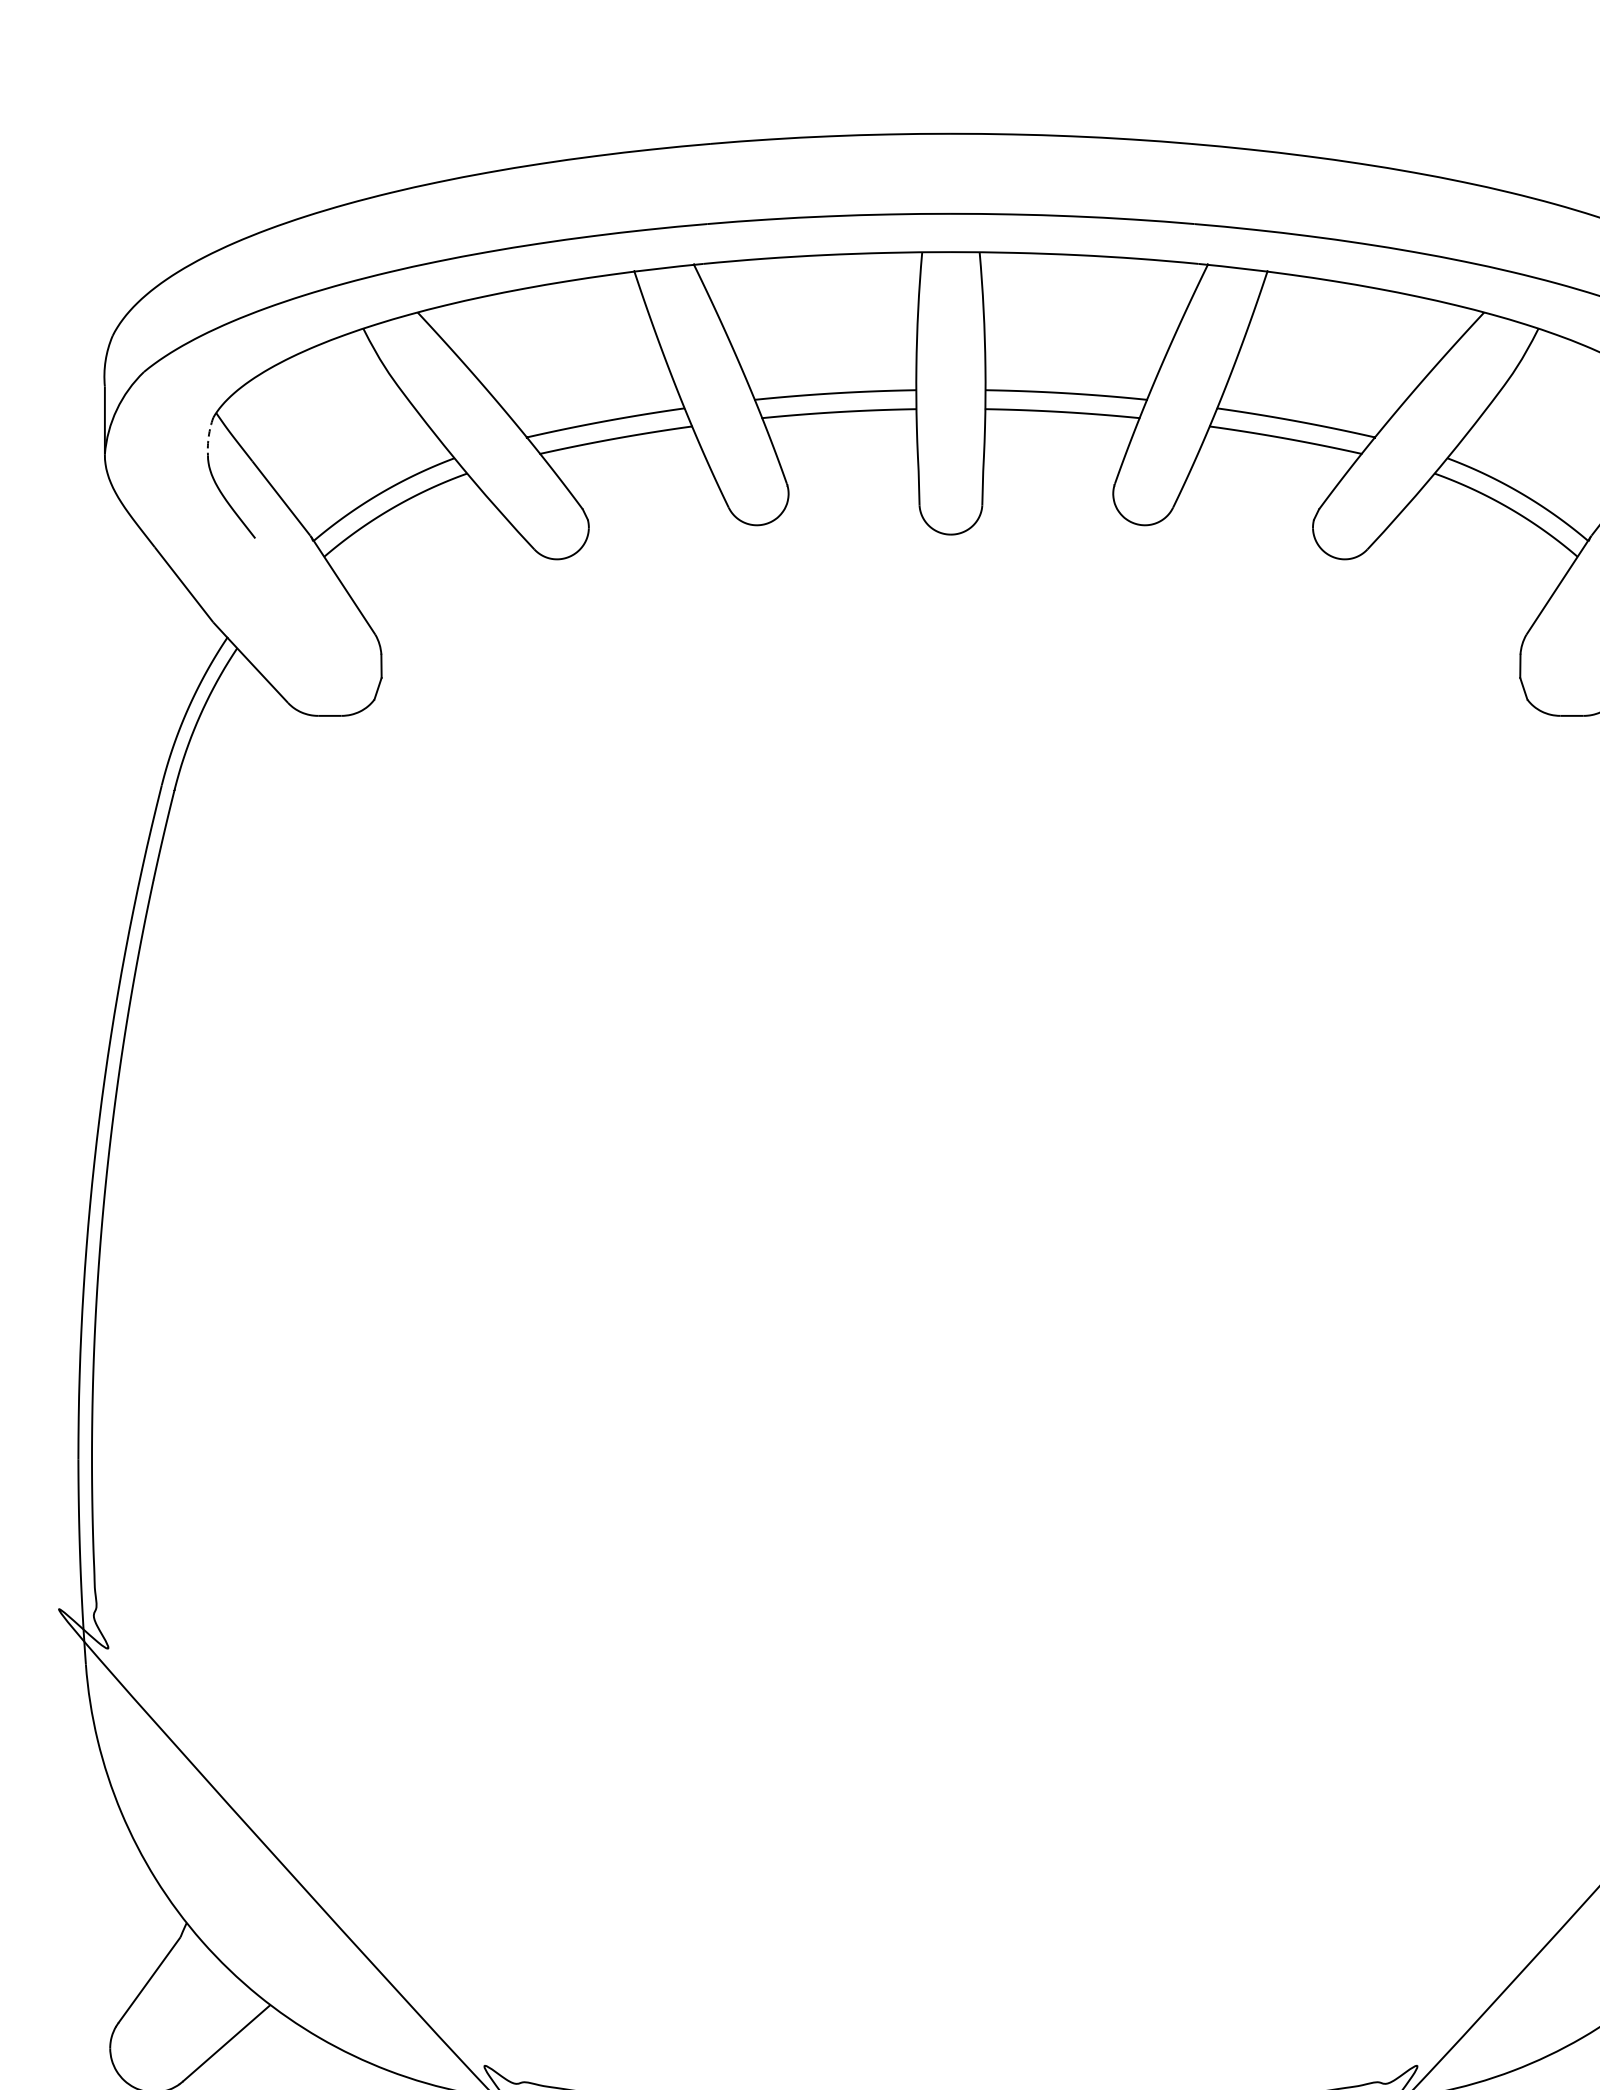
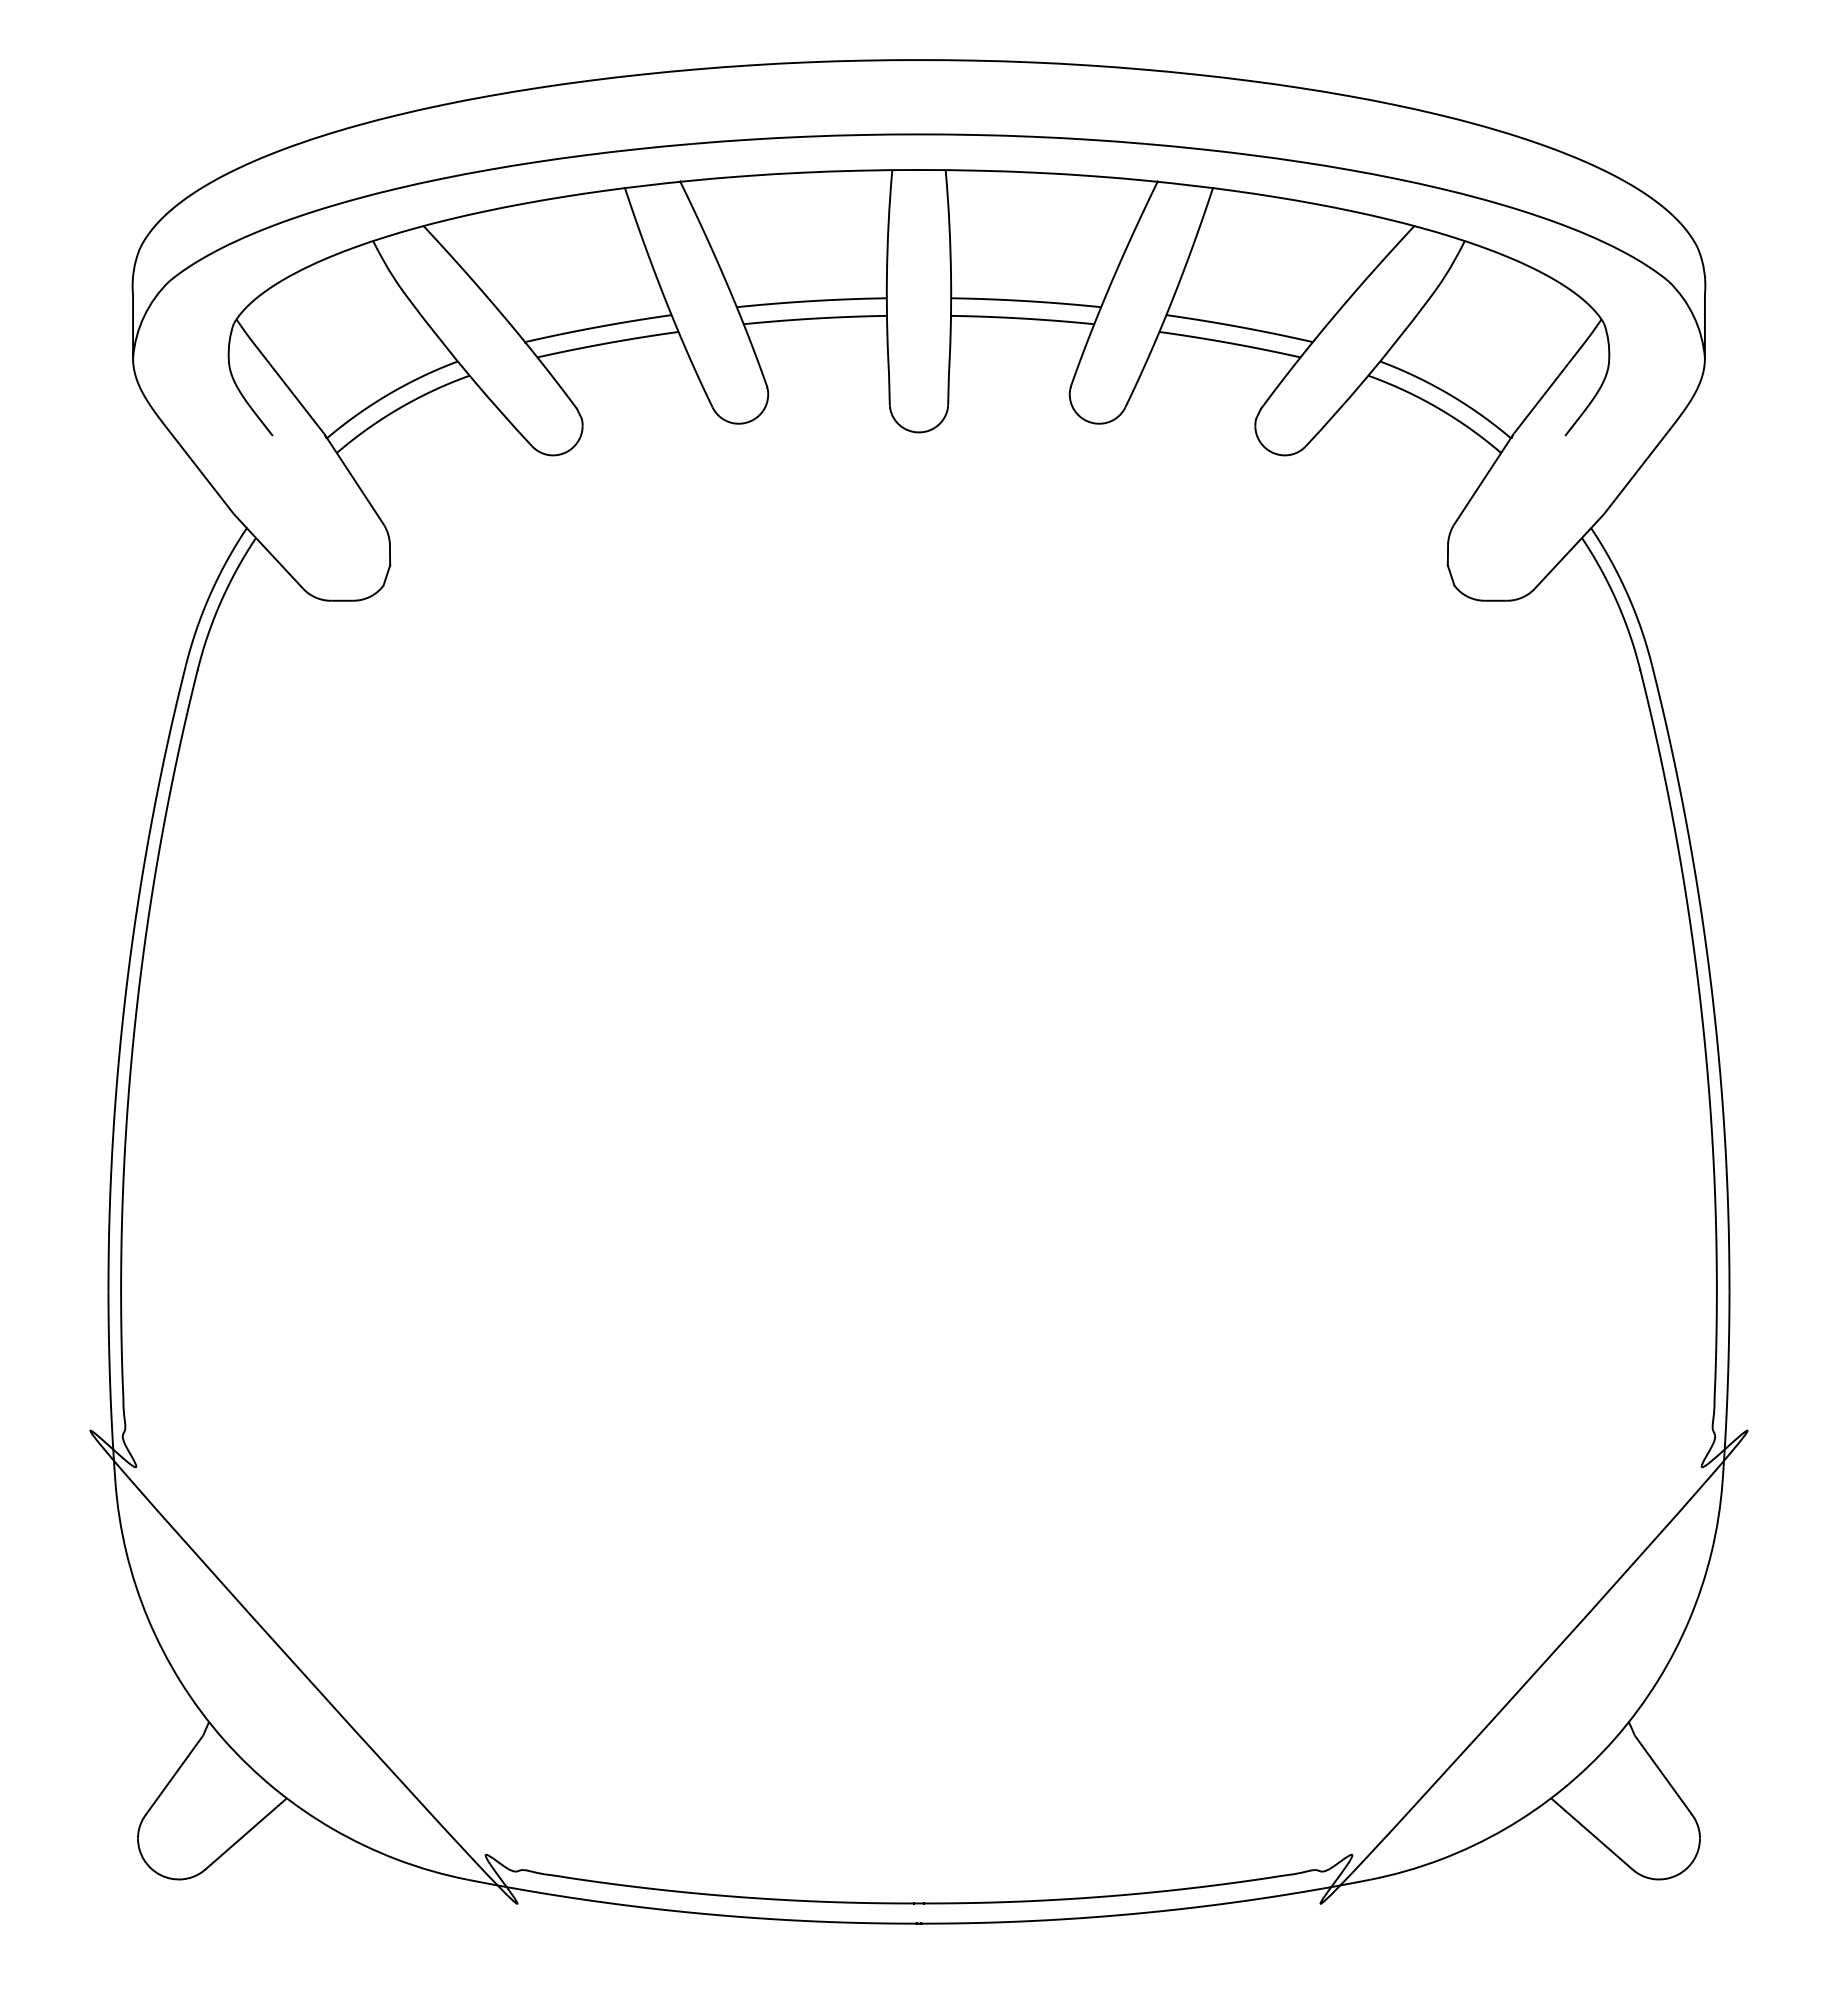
arc: (208, 436) -> (229, 341), dashed -> solid

